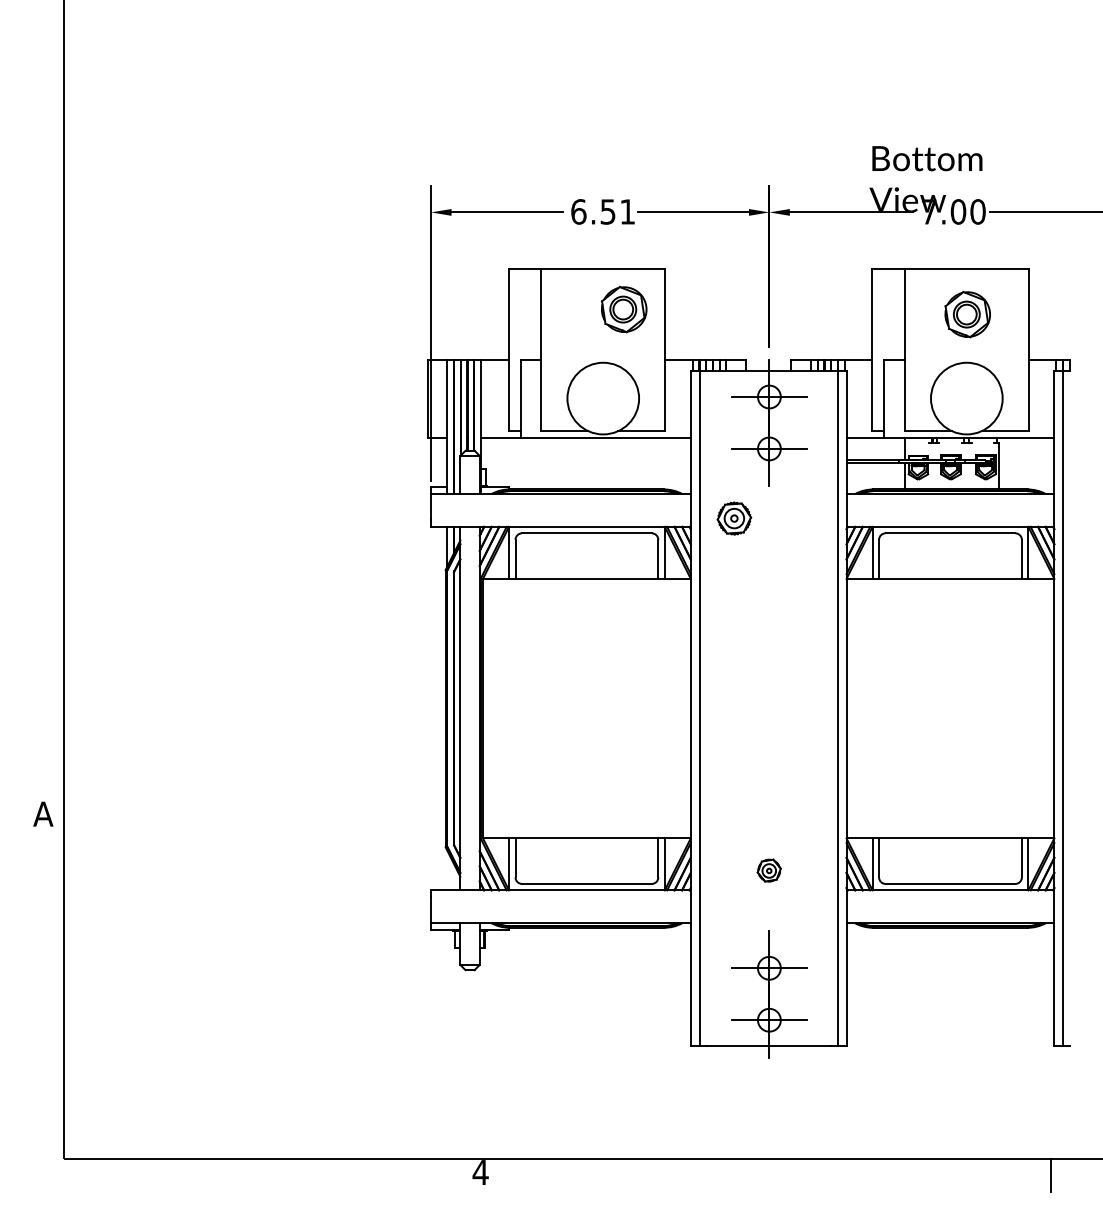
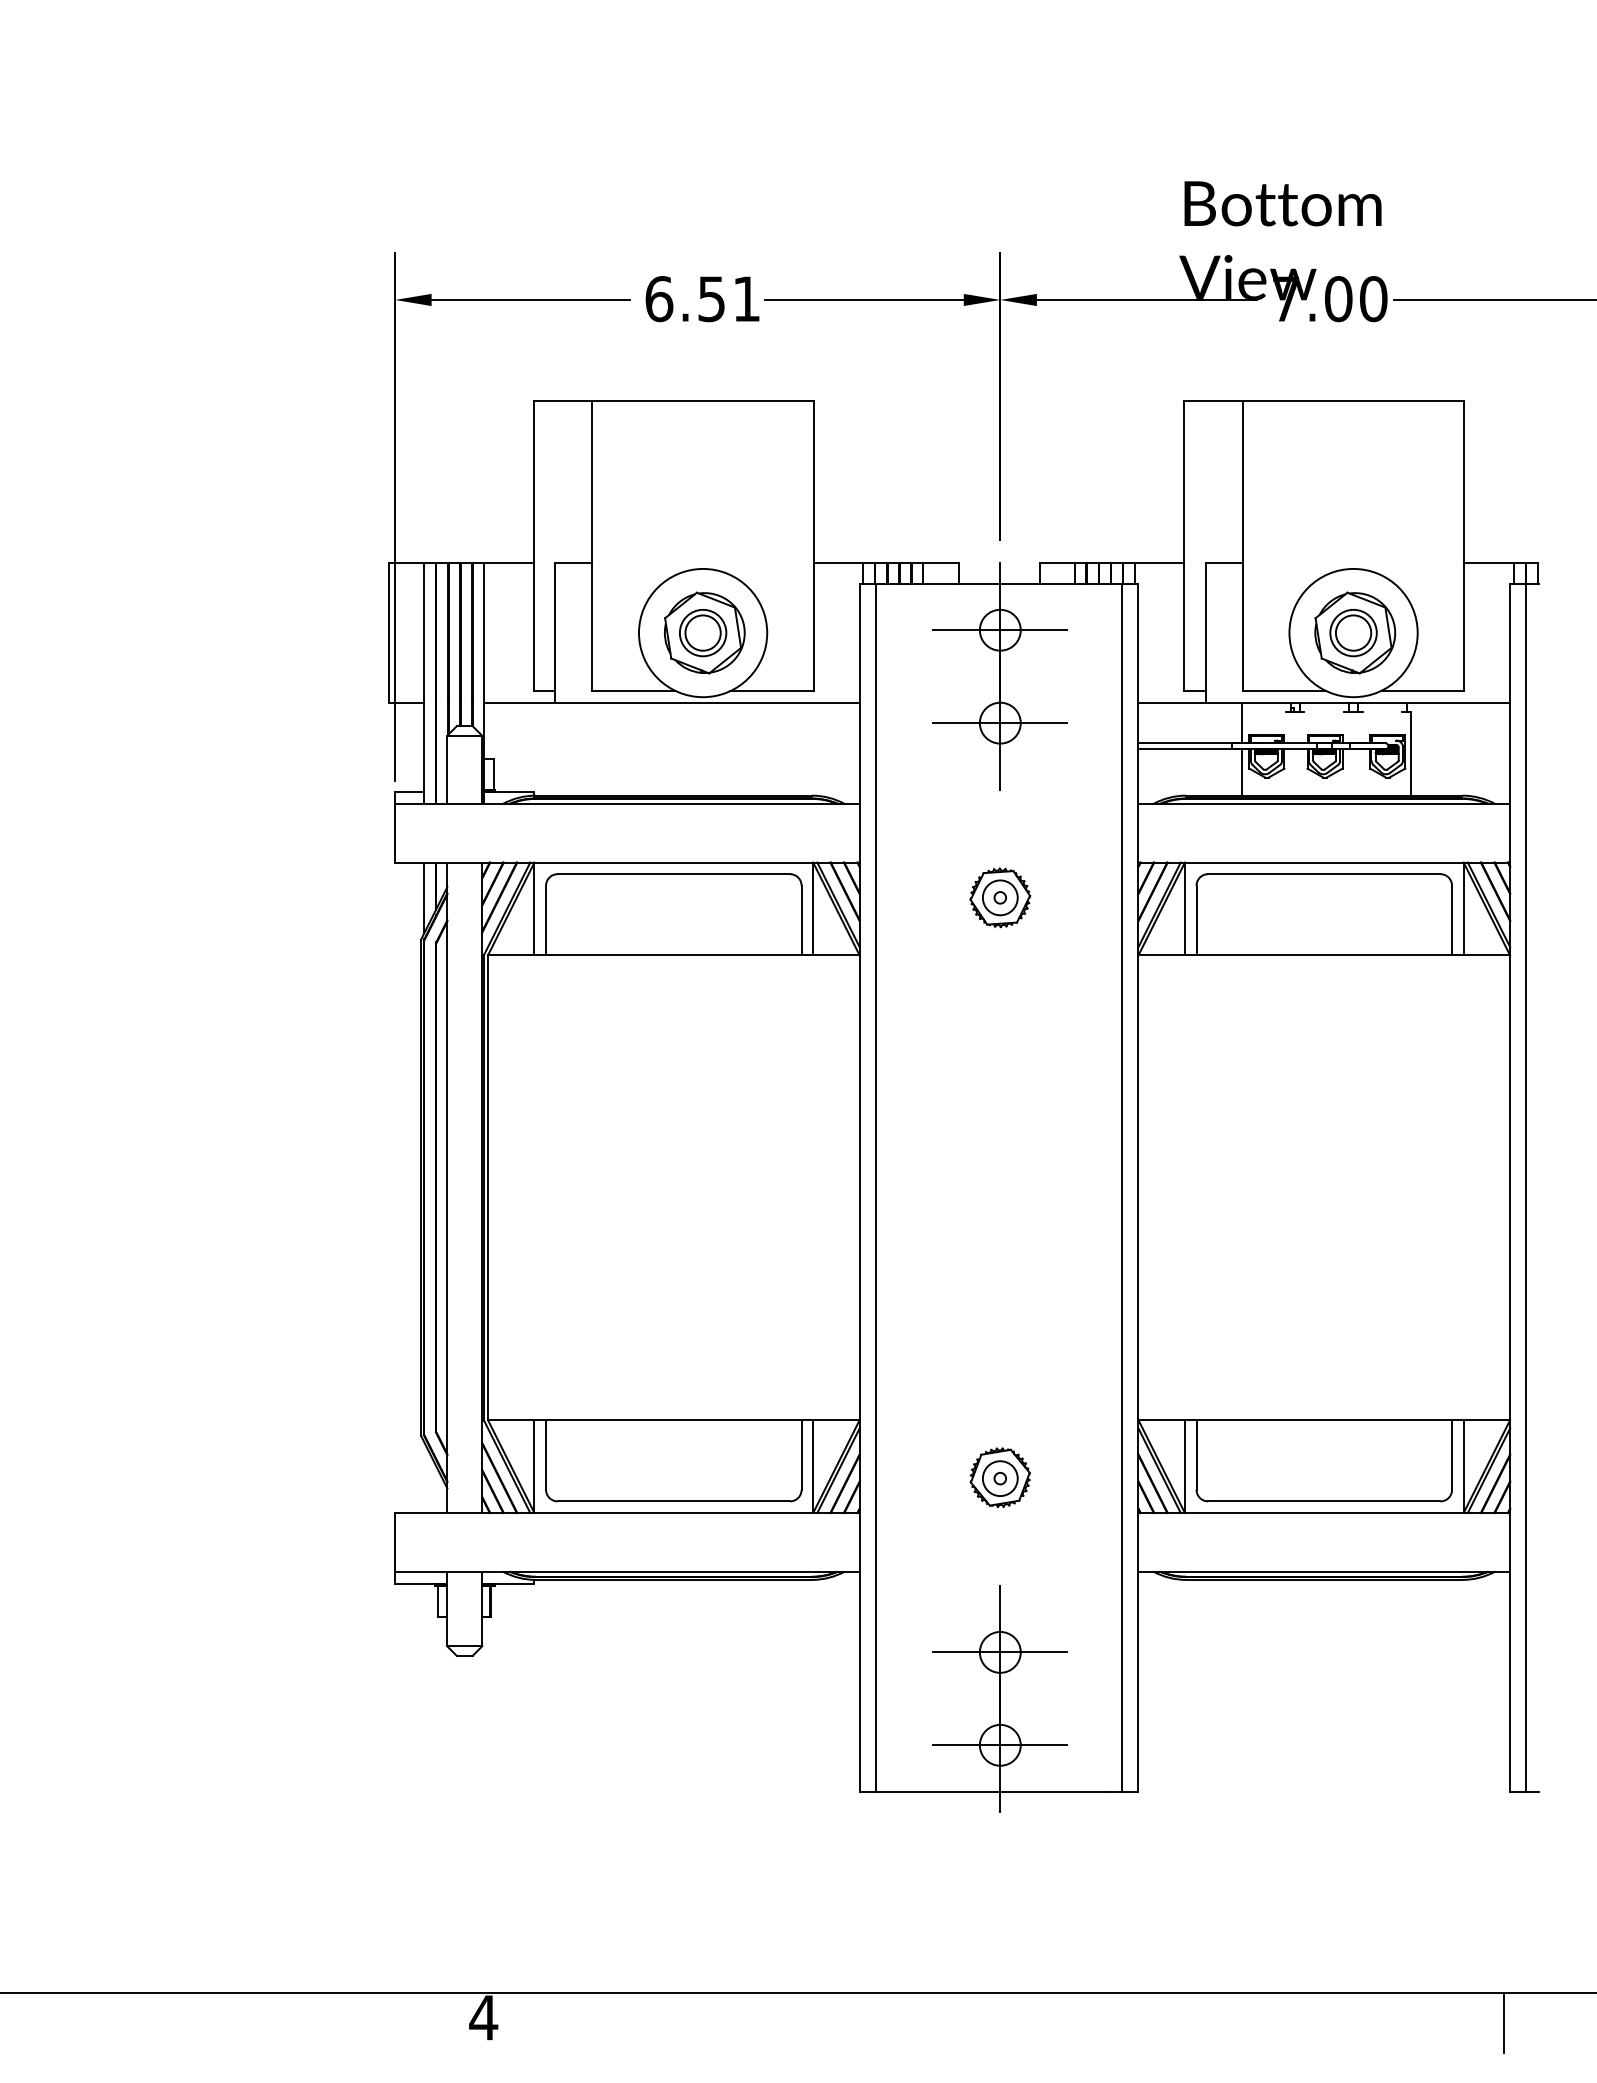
part: (624, 309) -> (705, 632), moved
part: (967, 314) -> (1354, 632), moved
part: (734, 518) -> (1000, 897), moved
part: (768, 870) -> (998, 1477), size x1.43

